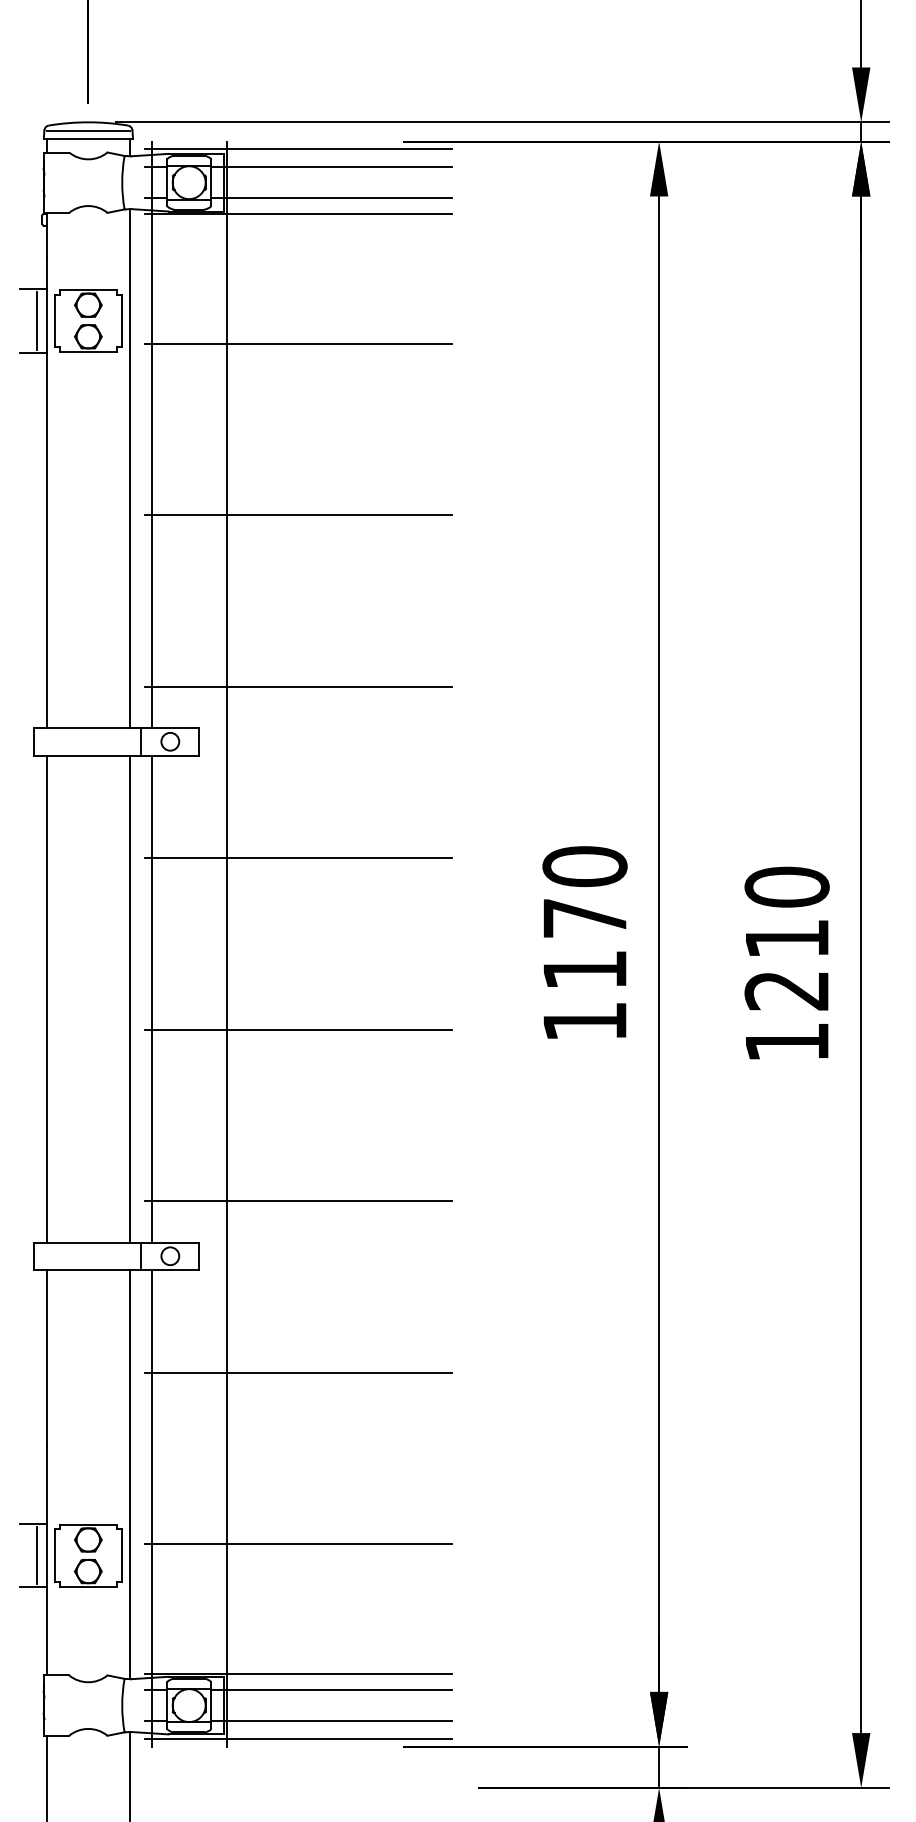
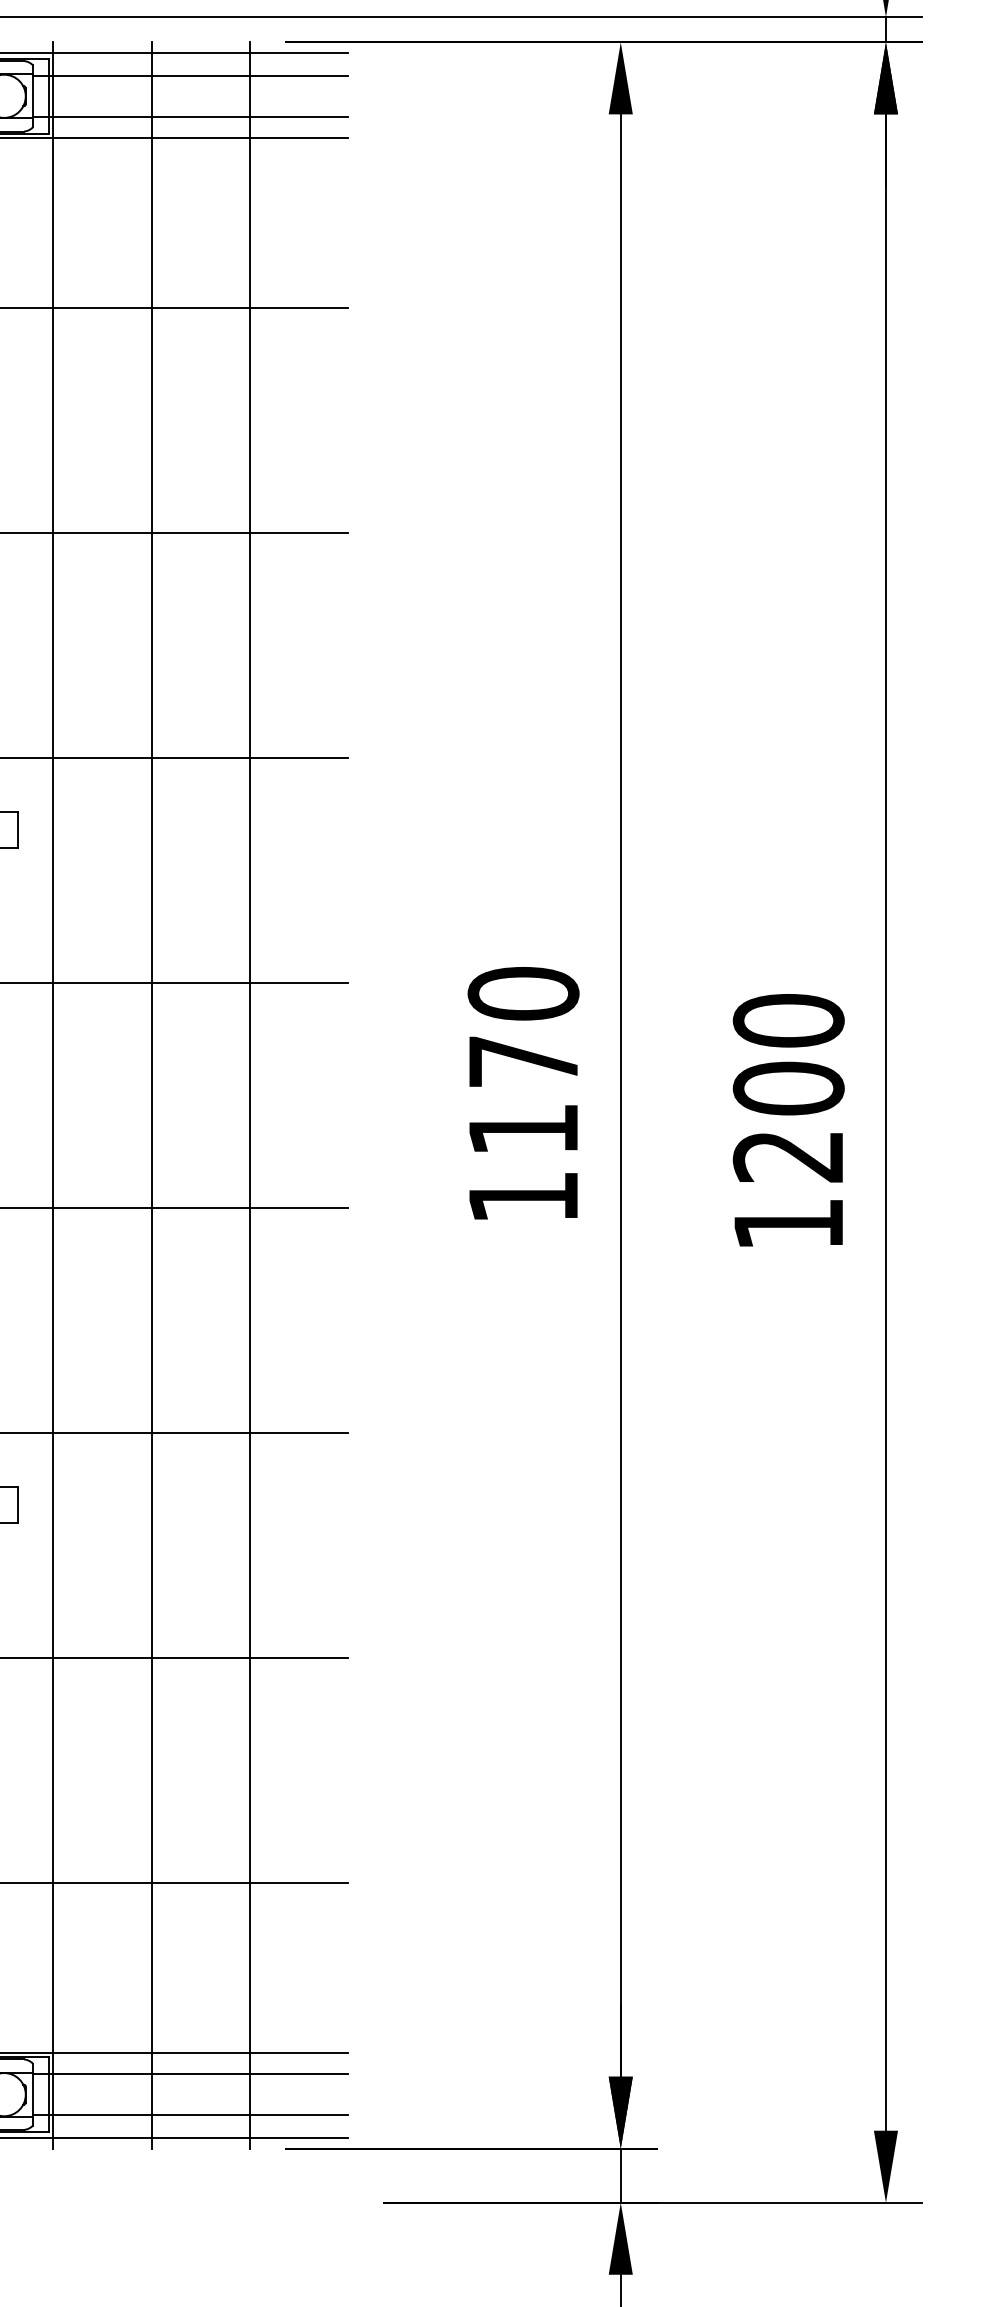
text: (786, 938) -> (787, 1088), 1210 -> 1200
line: (301, 943) -> (151, 1094), added
line: (376, 943) -> (249, 1094), added

